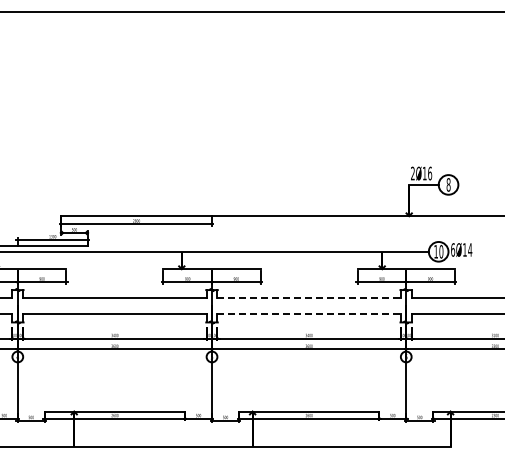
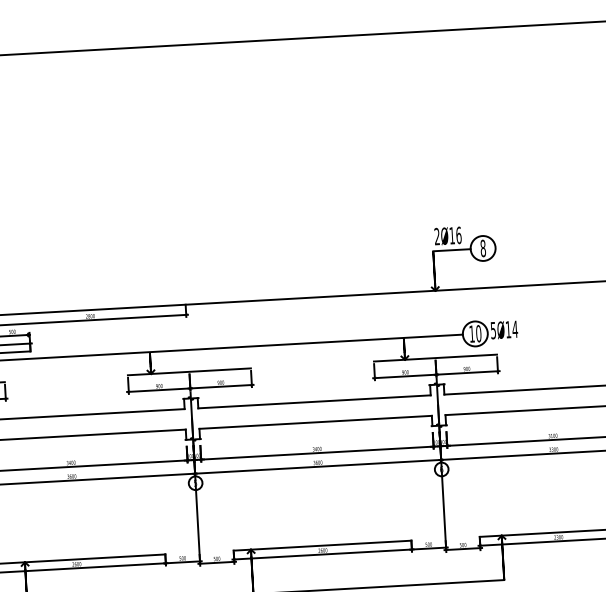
text: (453, 249) -> (493, 329), 6Ø14 -> 5Ø14
line: (309, 298) -> (314, 402), dashed -> solid
line: (309, 314) -> (316, 422), dashed -> solid

